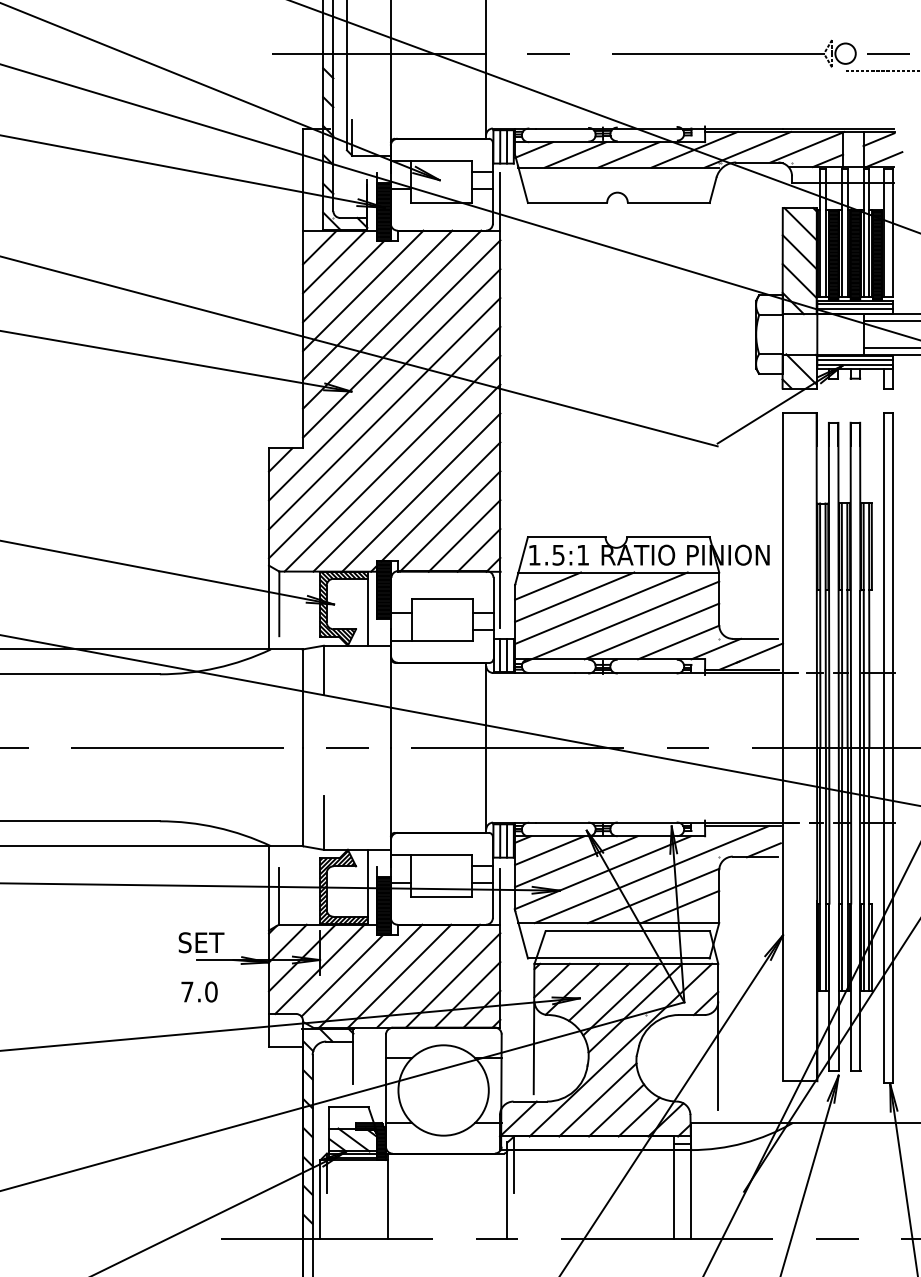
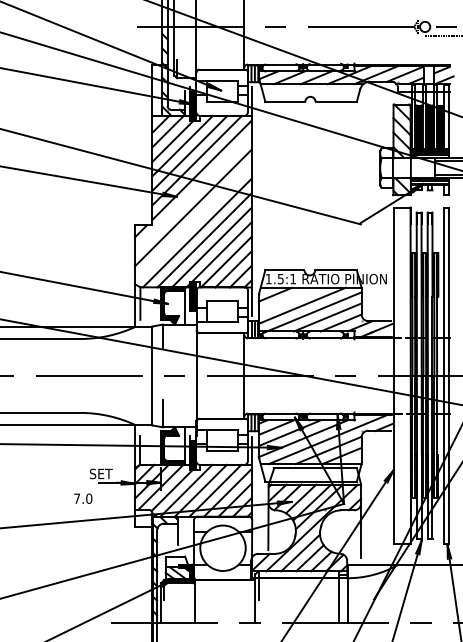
line: (384, 384) -> (193, 193), removed
line: (384, 442) -> (193, 222), removed
line: (573, 595) -> (288, 299), removed
text: (199, 991) -> (83, 498), moved

